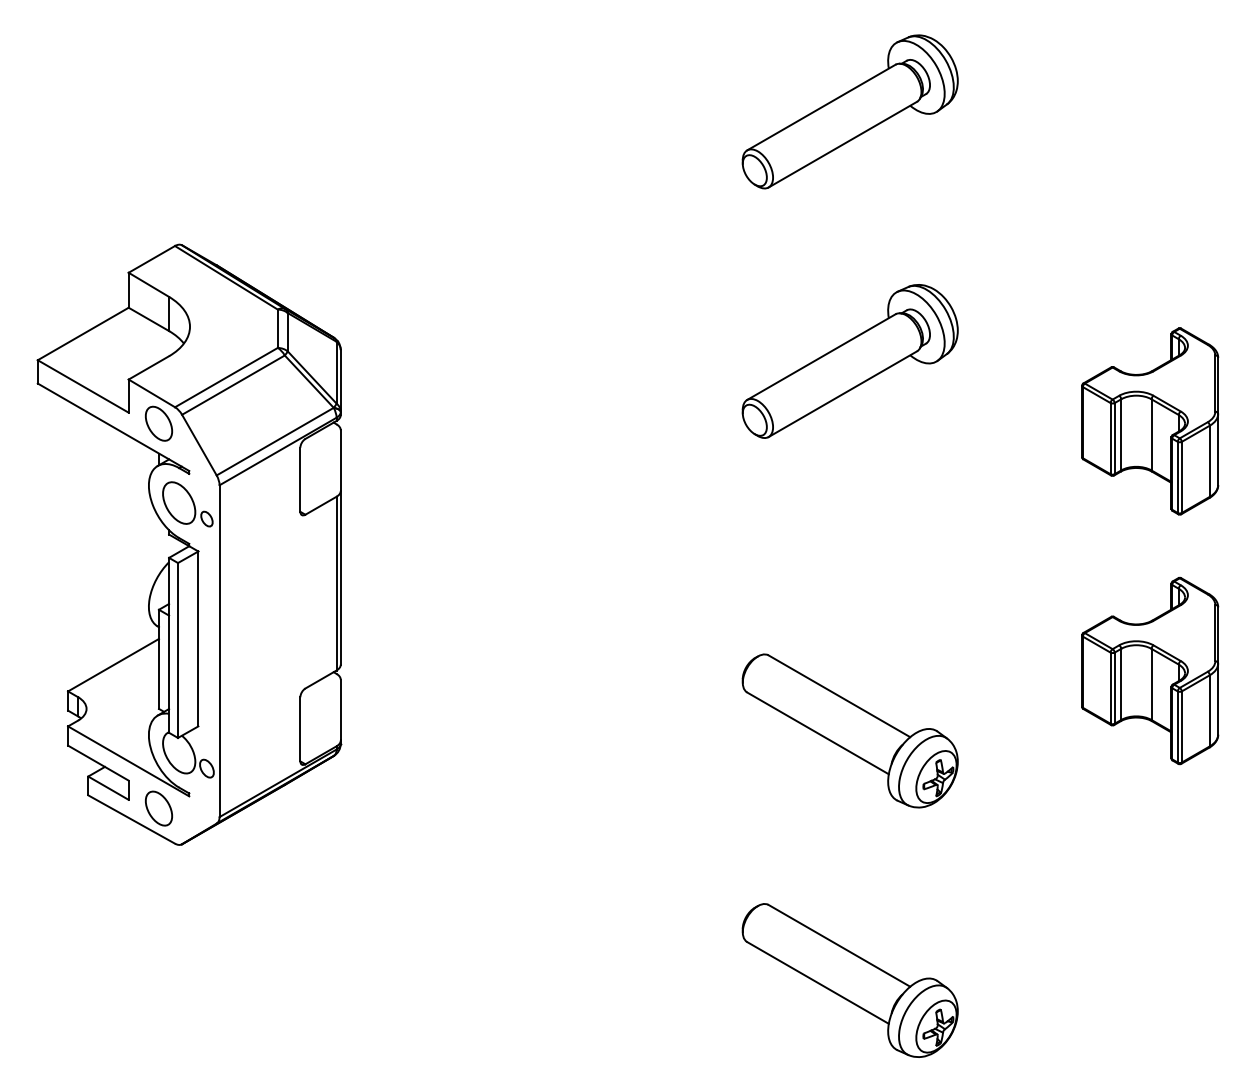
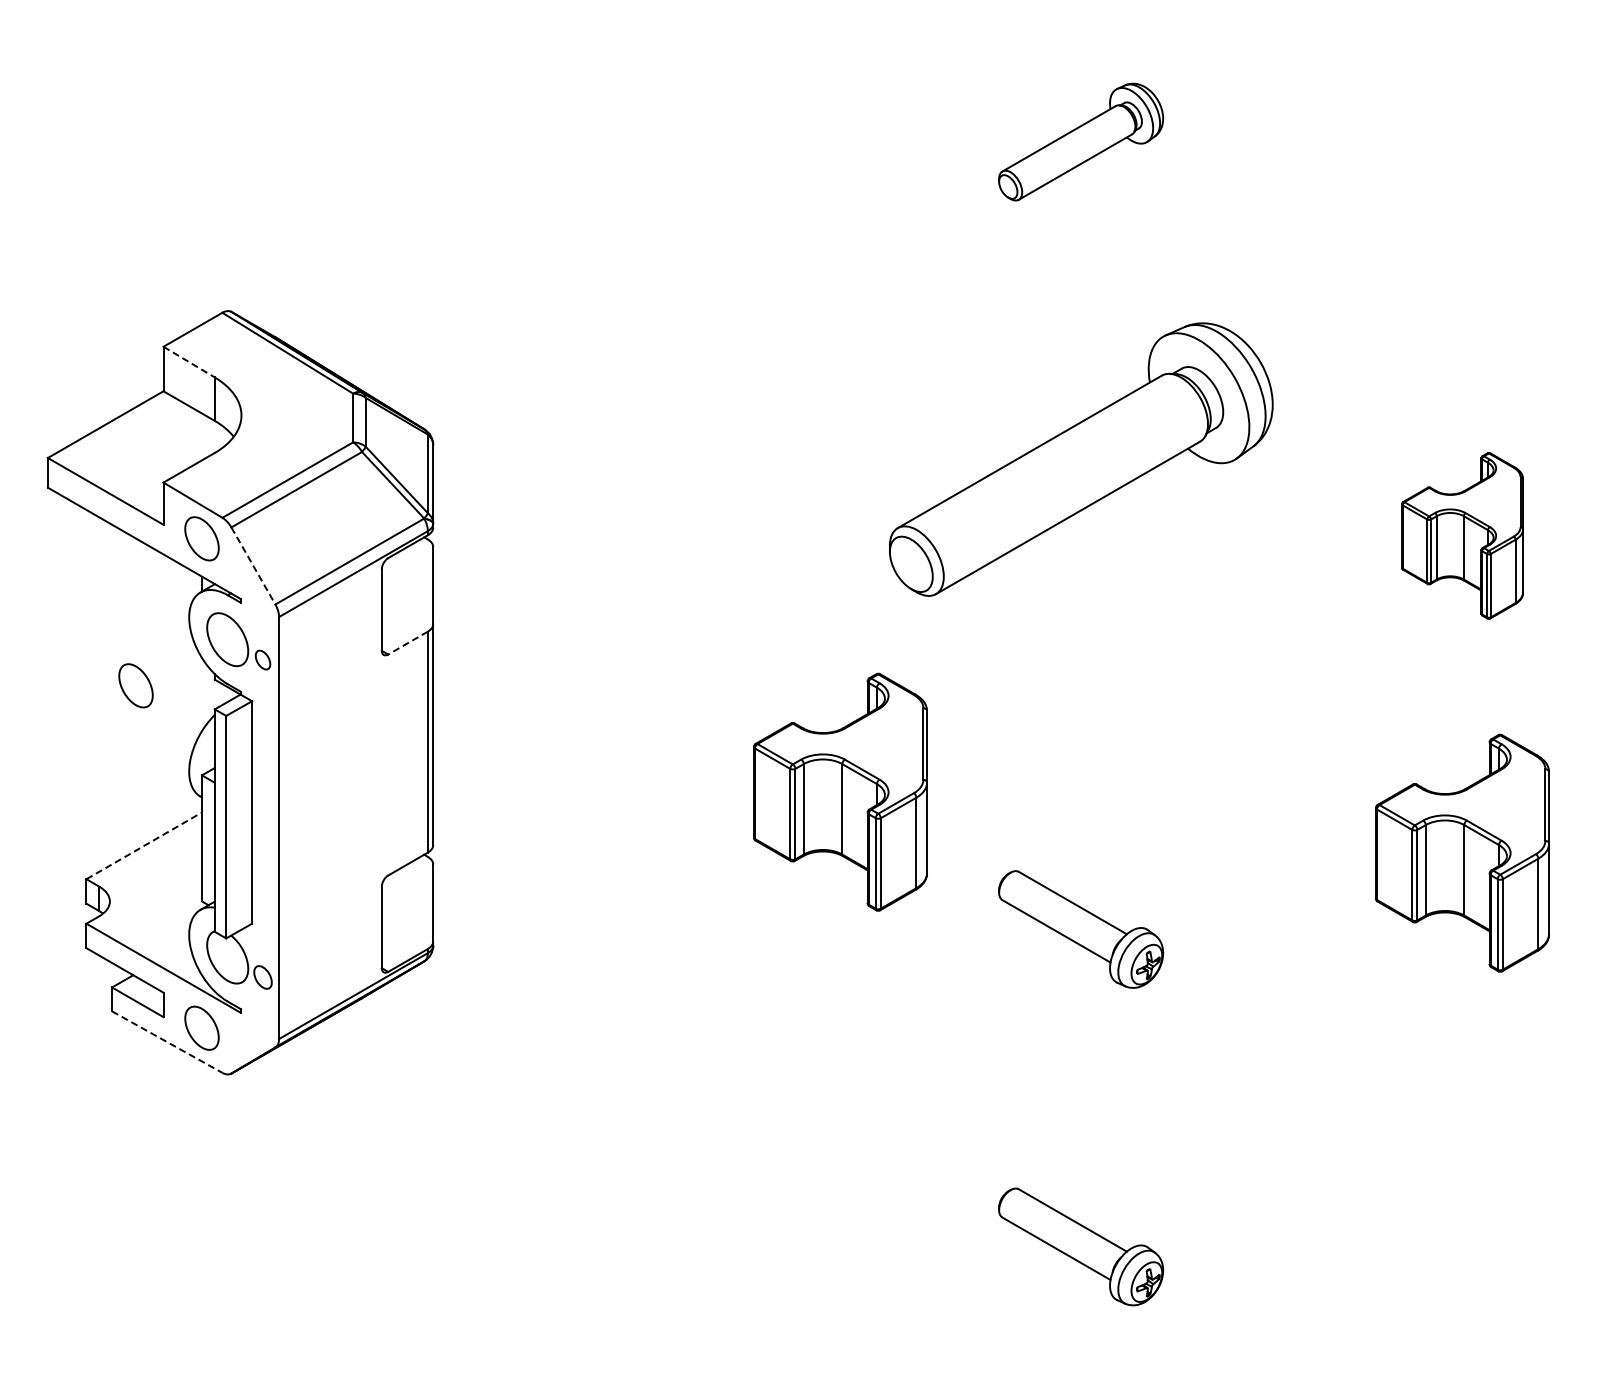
part: (849, 111) -> (1080, 141), size x0.6
line: (149, 285) -> (189, 362), solid -> dashed
part: (849, 361) -> (1080, 459), size x1.4
part: (1150, 421) -> (1462, 535), size x0.7
line: (199, 445) -> (253, 566), solid -> dashed
line: (321, 506) -> (408, 643), solid -> dashed
part: (106, 539) -> (135, 685), added
part: (661, 622) -> (840, 791), added
line: (113, 664) -> (144, 845), solid -> dashed
part: (849, 730) -> (1080, 929), size x0.6
line: (131, 819) -> (167, 1042), solid -> dashed
part: (849, 980) -> (1080, 1246), size x0.6

